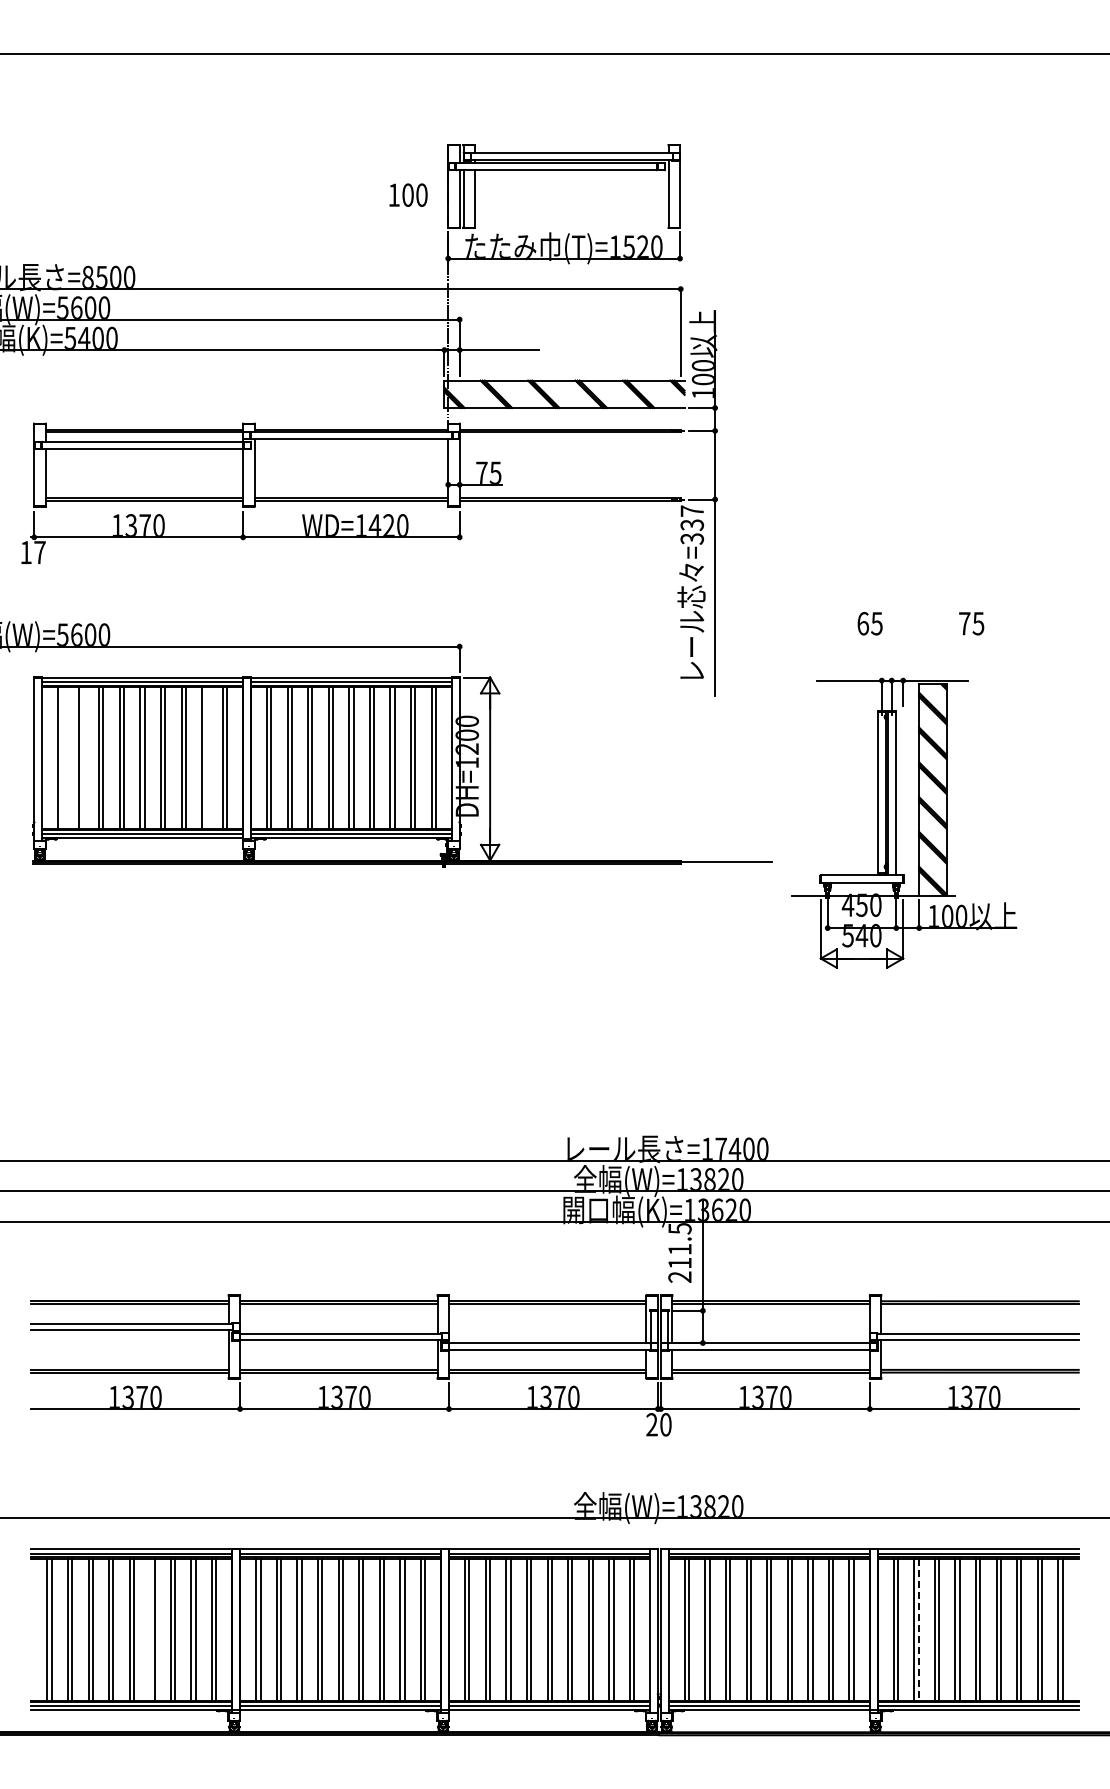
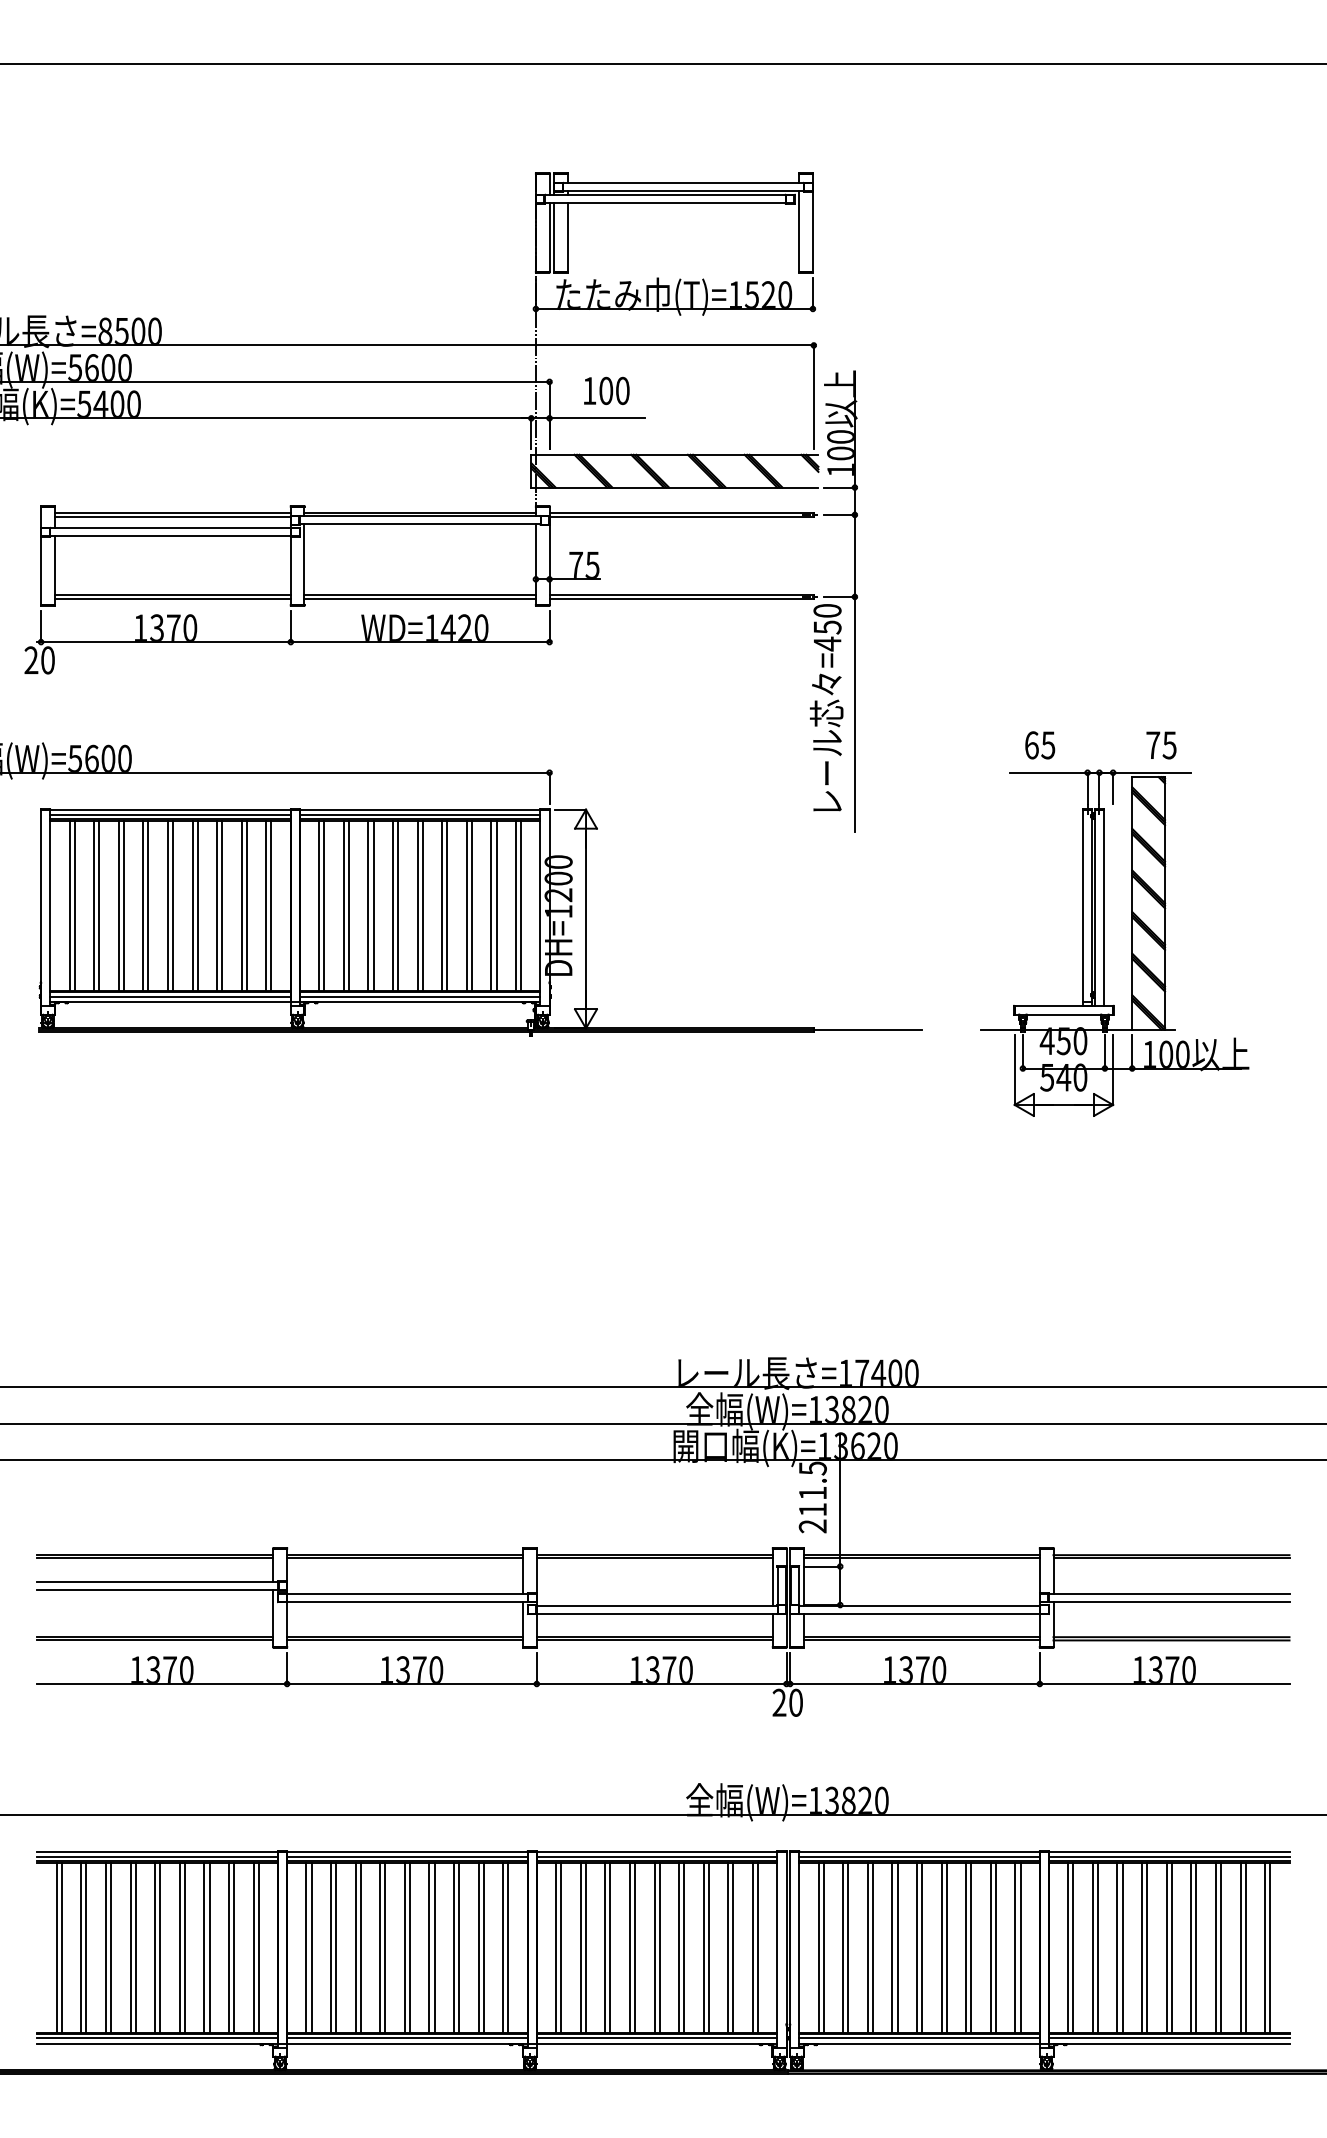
text: (408, 194) -> (606, 390), moved
text: (692, 525) -> (827, 627), =337 -> =450
text: (32, 552) -> (39, 660), 17 -> 20
line: (62, 757) -> (74, 905), added
line: (82, 757) -> (98, 905), added
line: (206, 757) -> (246, 905), added
part: (896, 822) -> (1105, 942), moved
line: (150, 1629) -> (180, 1947), added
line: (918, 1630) -> (1097, 1948), dashed -> solid

